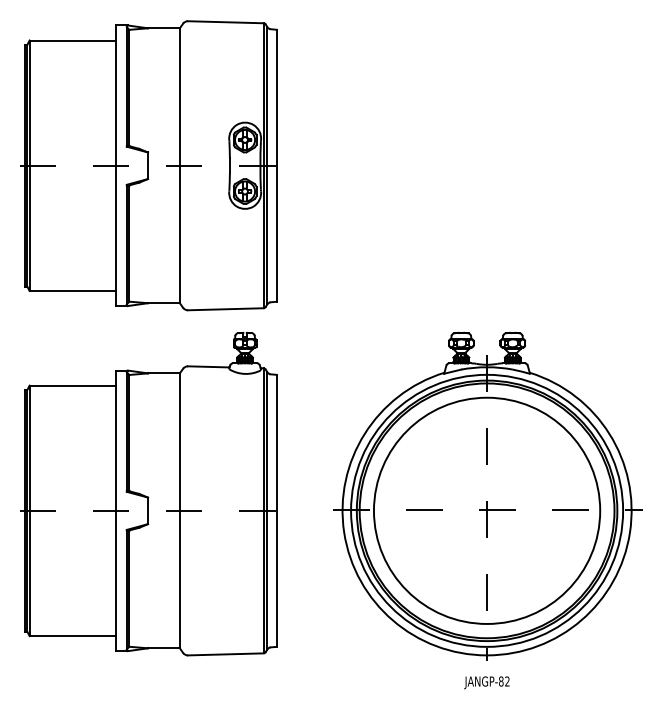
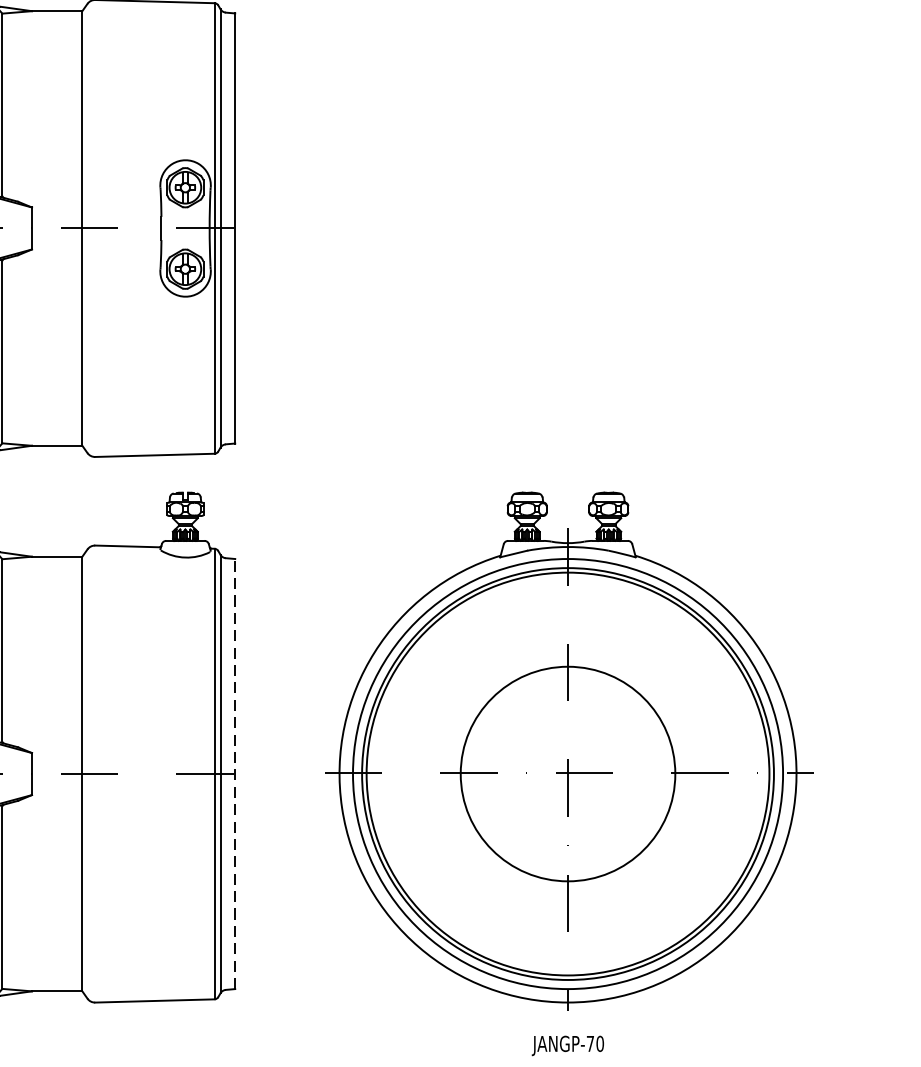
line: (276, 510) -> (235, 773), solid -> dashed
circle: (486, 510) -> (567, 773), size x0.6
text: (504, 681) -> (595, 1043), JANGP-82 -> JANGP-70

